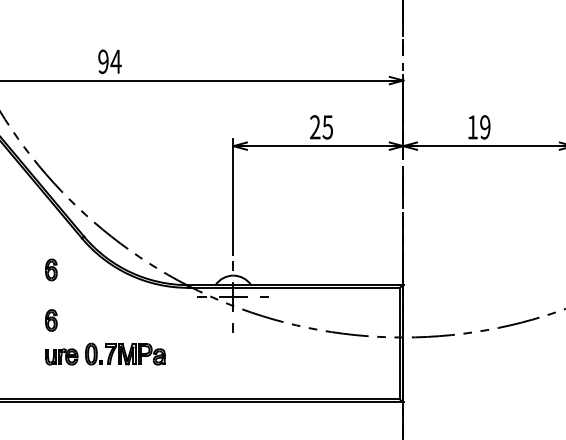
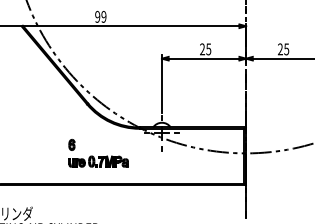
text: (115, 60) -> (103, 16), 94 -> 99
text: (478, 127) -> (283, 49), 19 -> 25
part: (50, 269) -> (71, 119), removed

